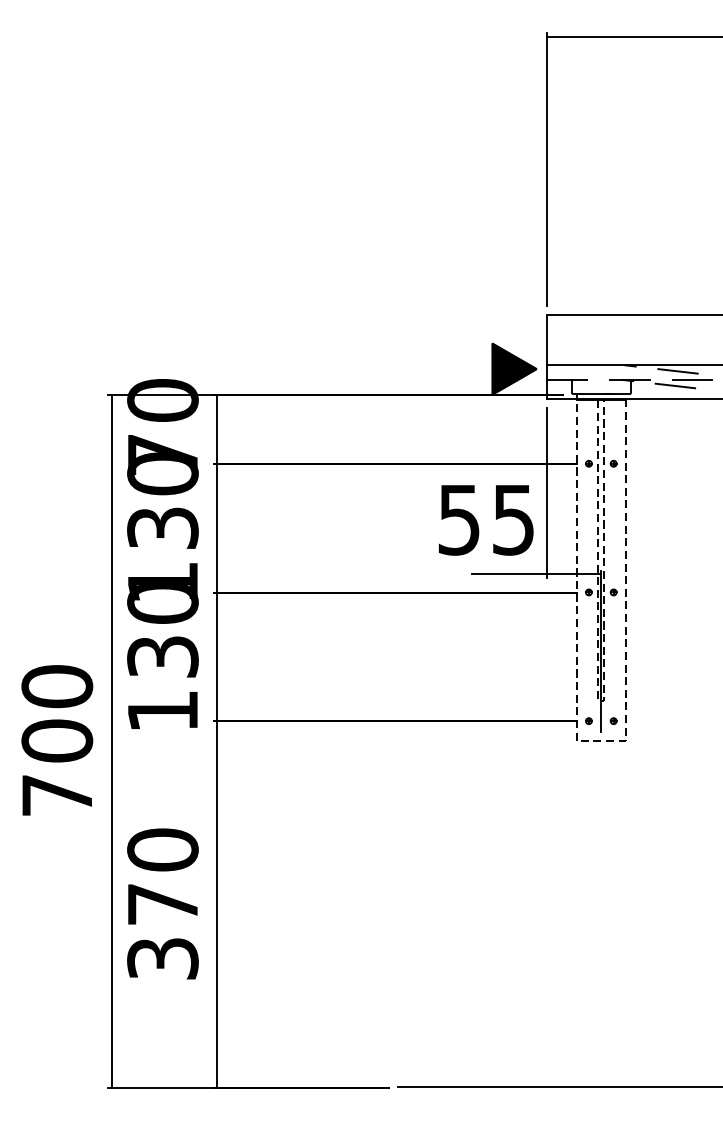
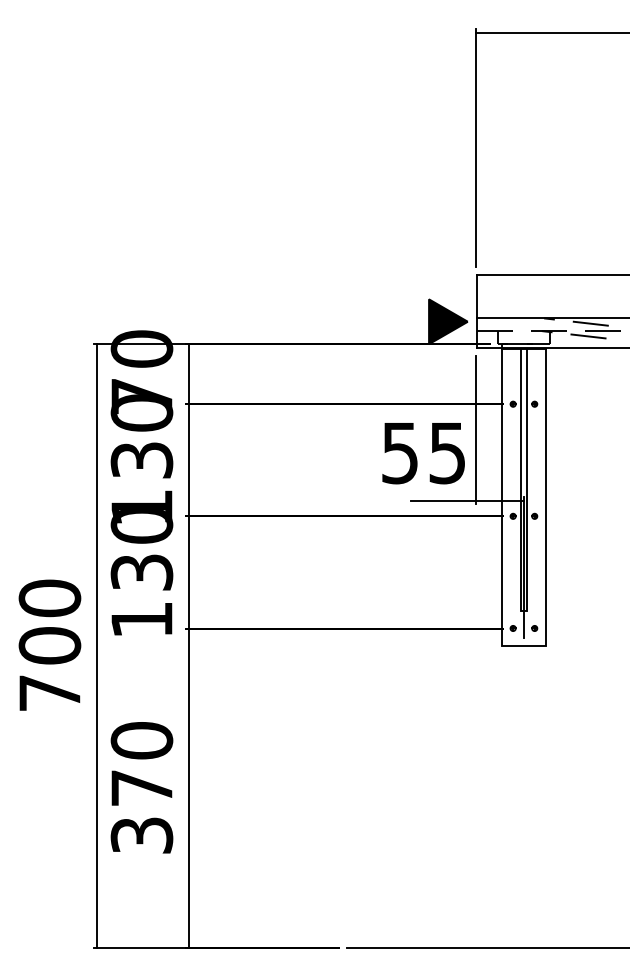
line: (600, 701) -> (523, 611), dashed -> solid
line: (600, 740) -> (523, 645), dashed -> solid

